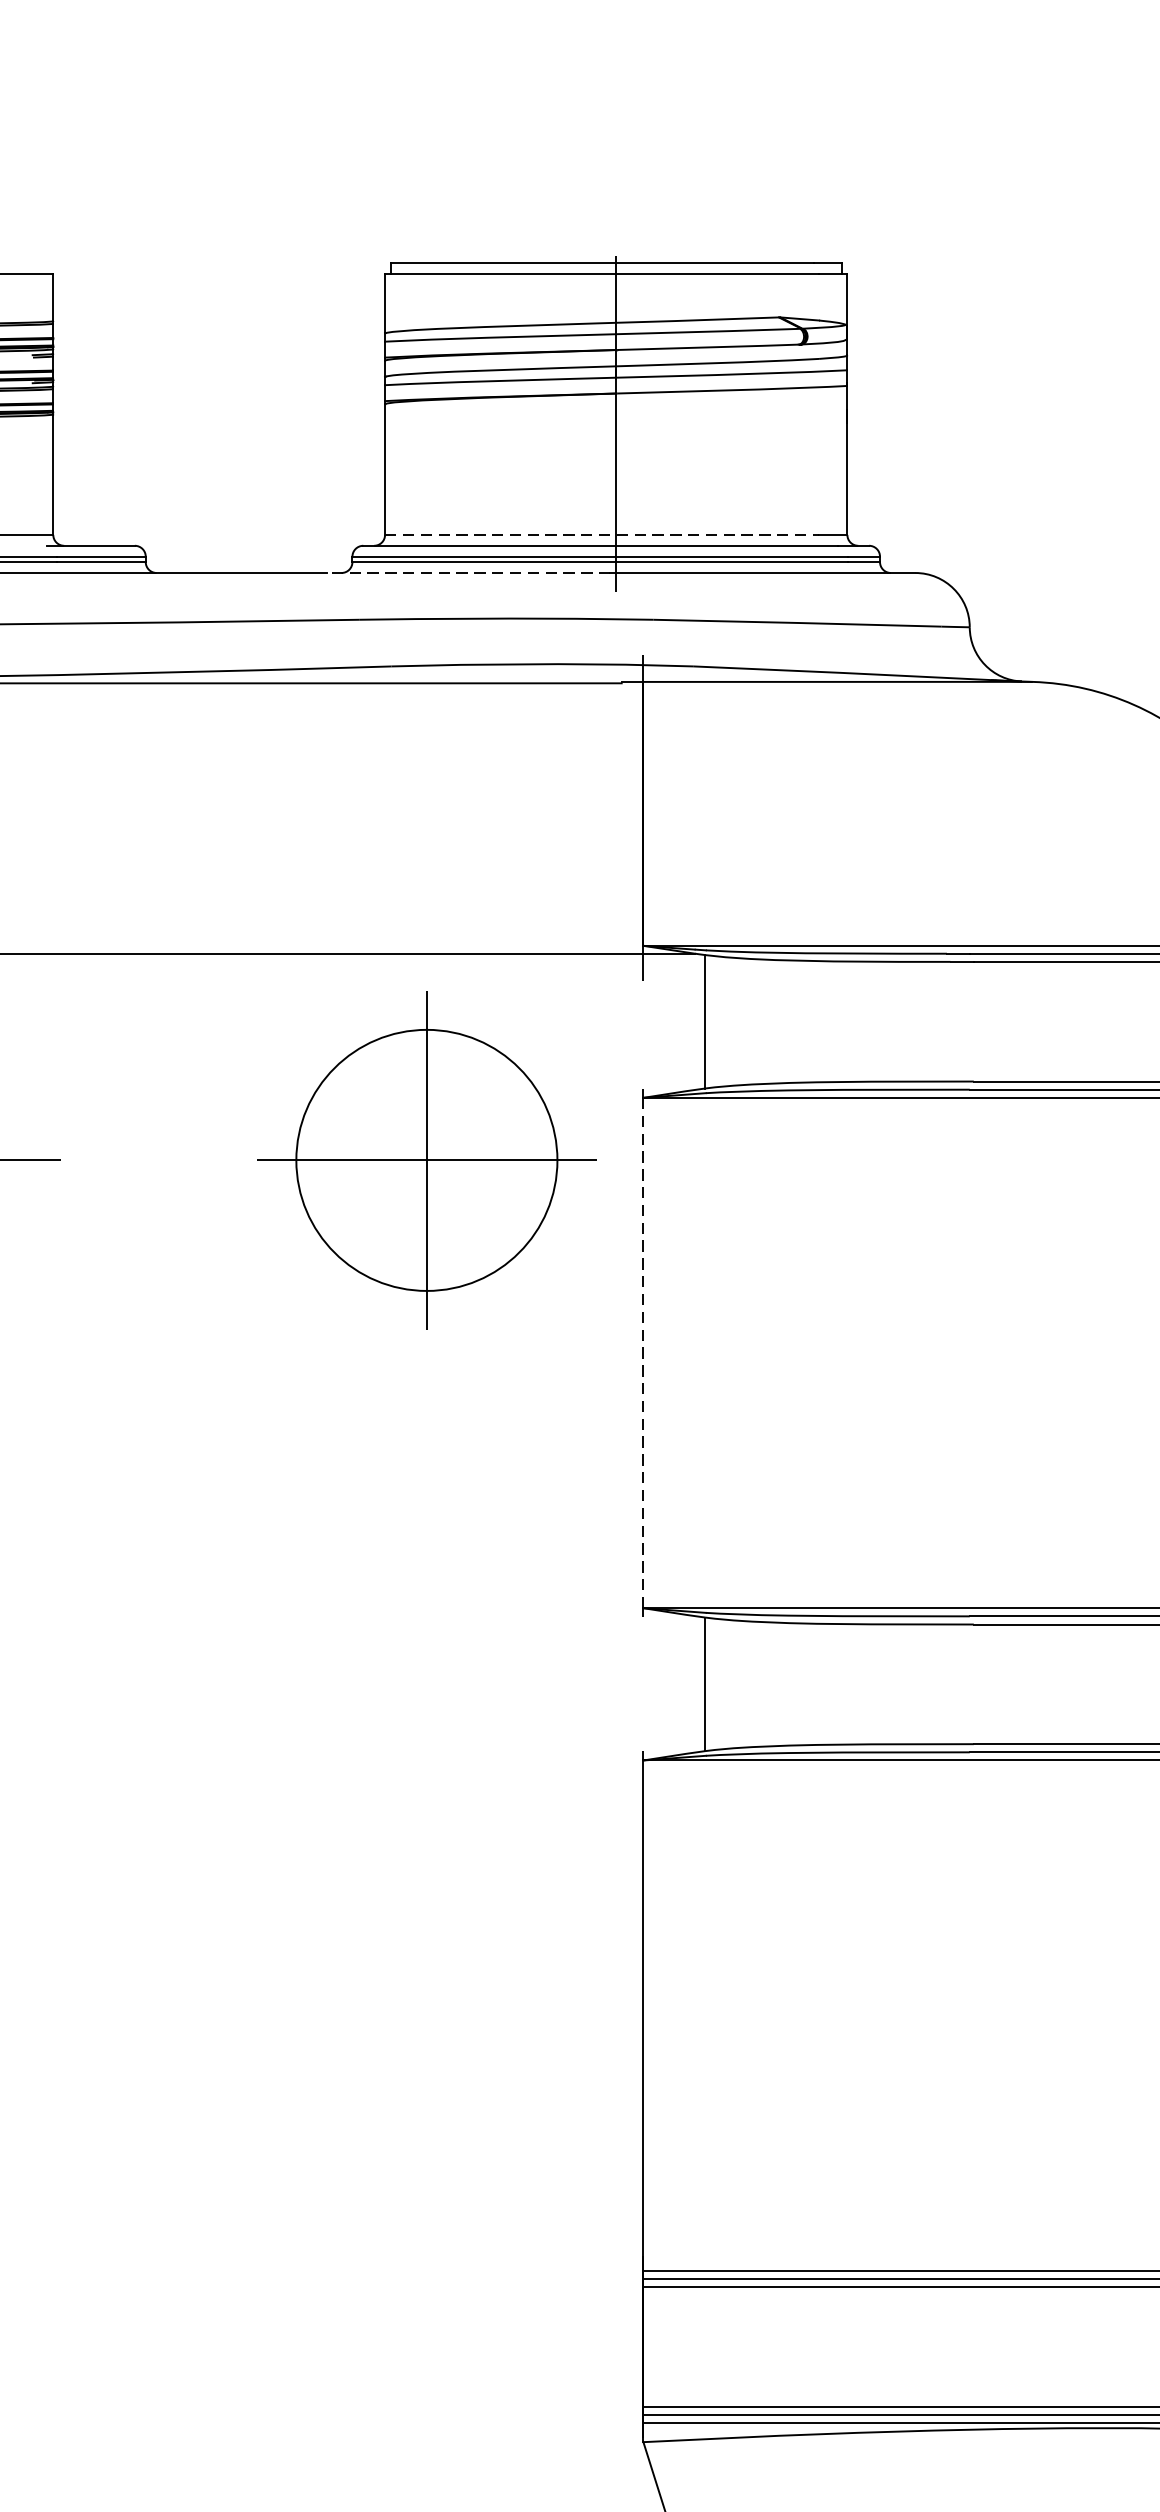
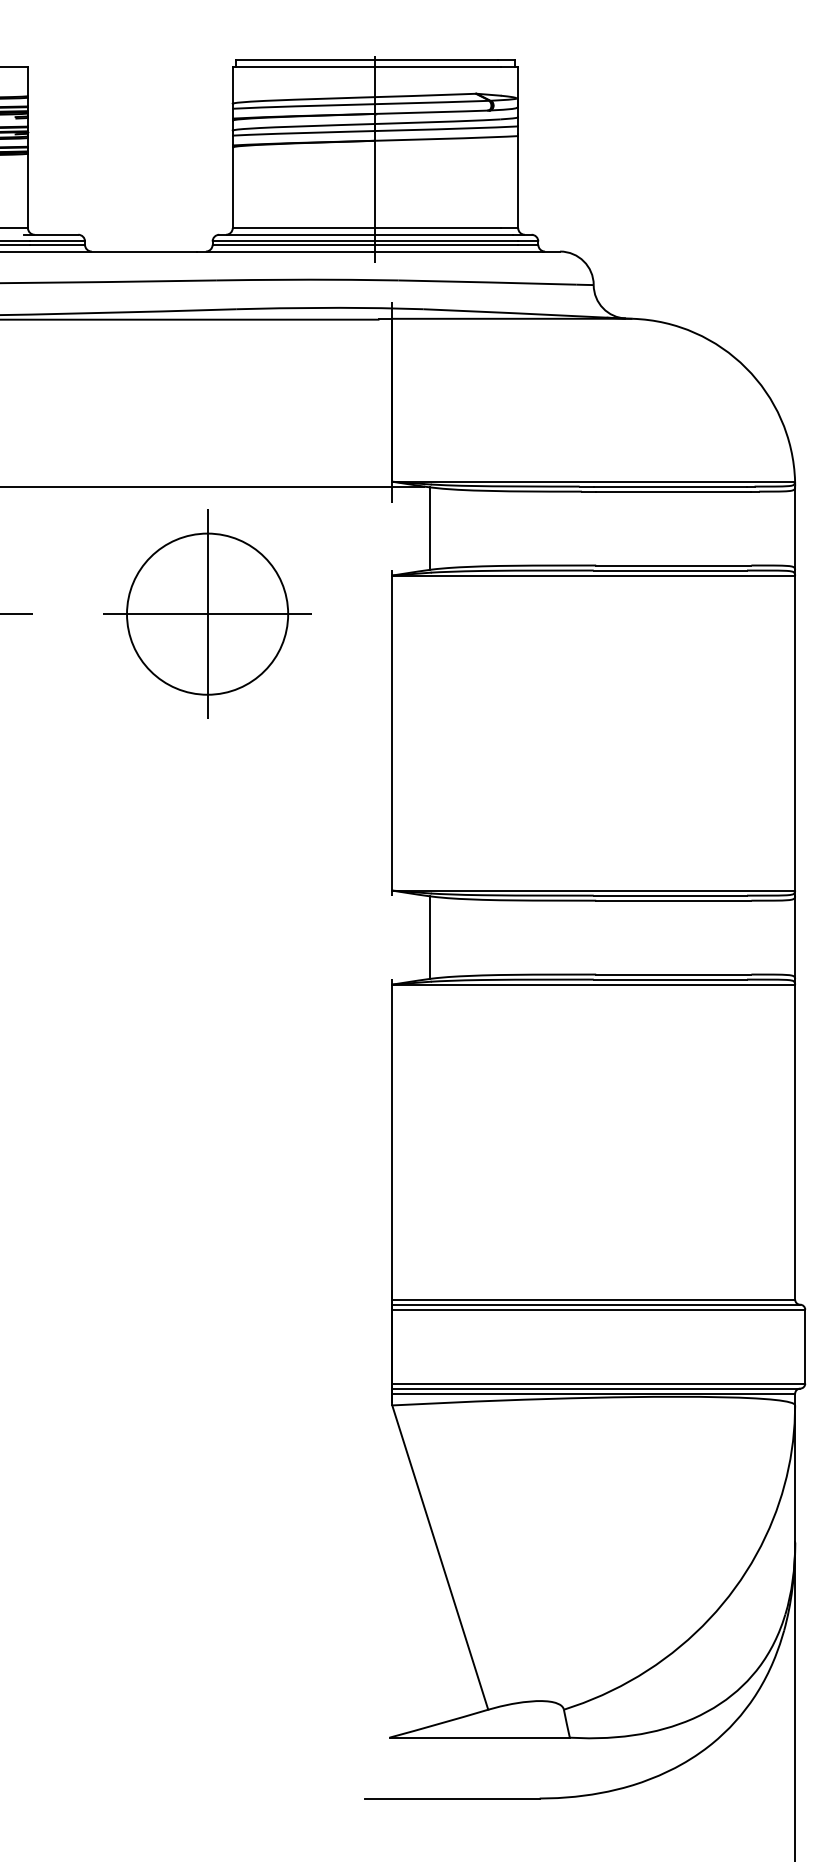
line: (601, 535) -> (366, 228), dashed -> solid
line: (468, 572) -> (284, 251), dashed -> solid
part: (426, 1159) -> (207, 613), moved
line: (643, 1353) -> (392, 733), dashed -> solid

